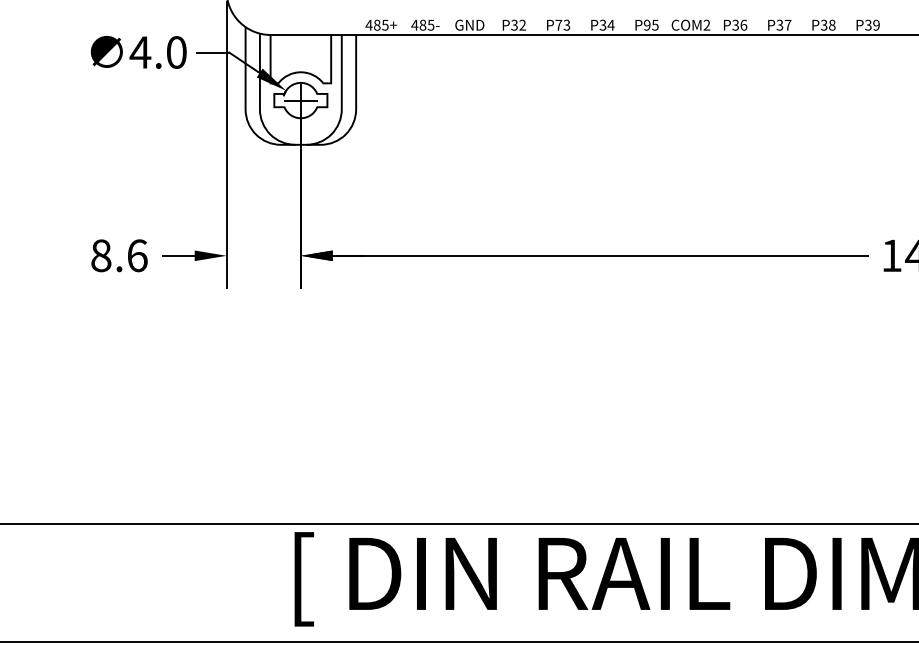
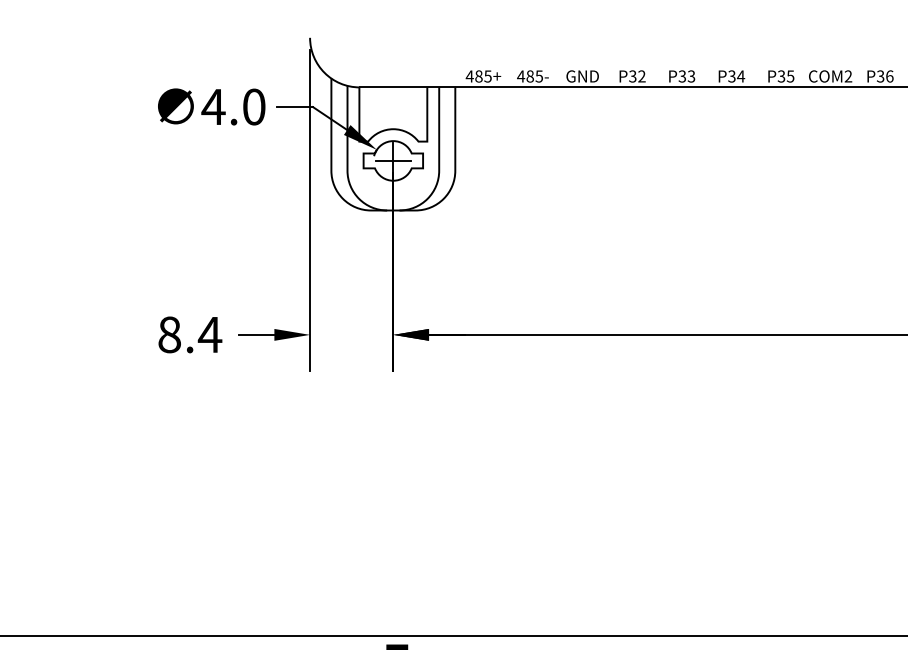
text: (558, 24) -> (682, 75), P73 -> P33
text: (646, 25) -> (780, 76), P95 -> P35
text: (137, 255) -> (210, 334), 8.6 -> 8.4

